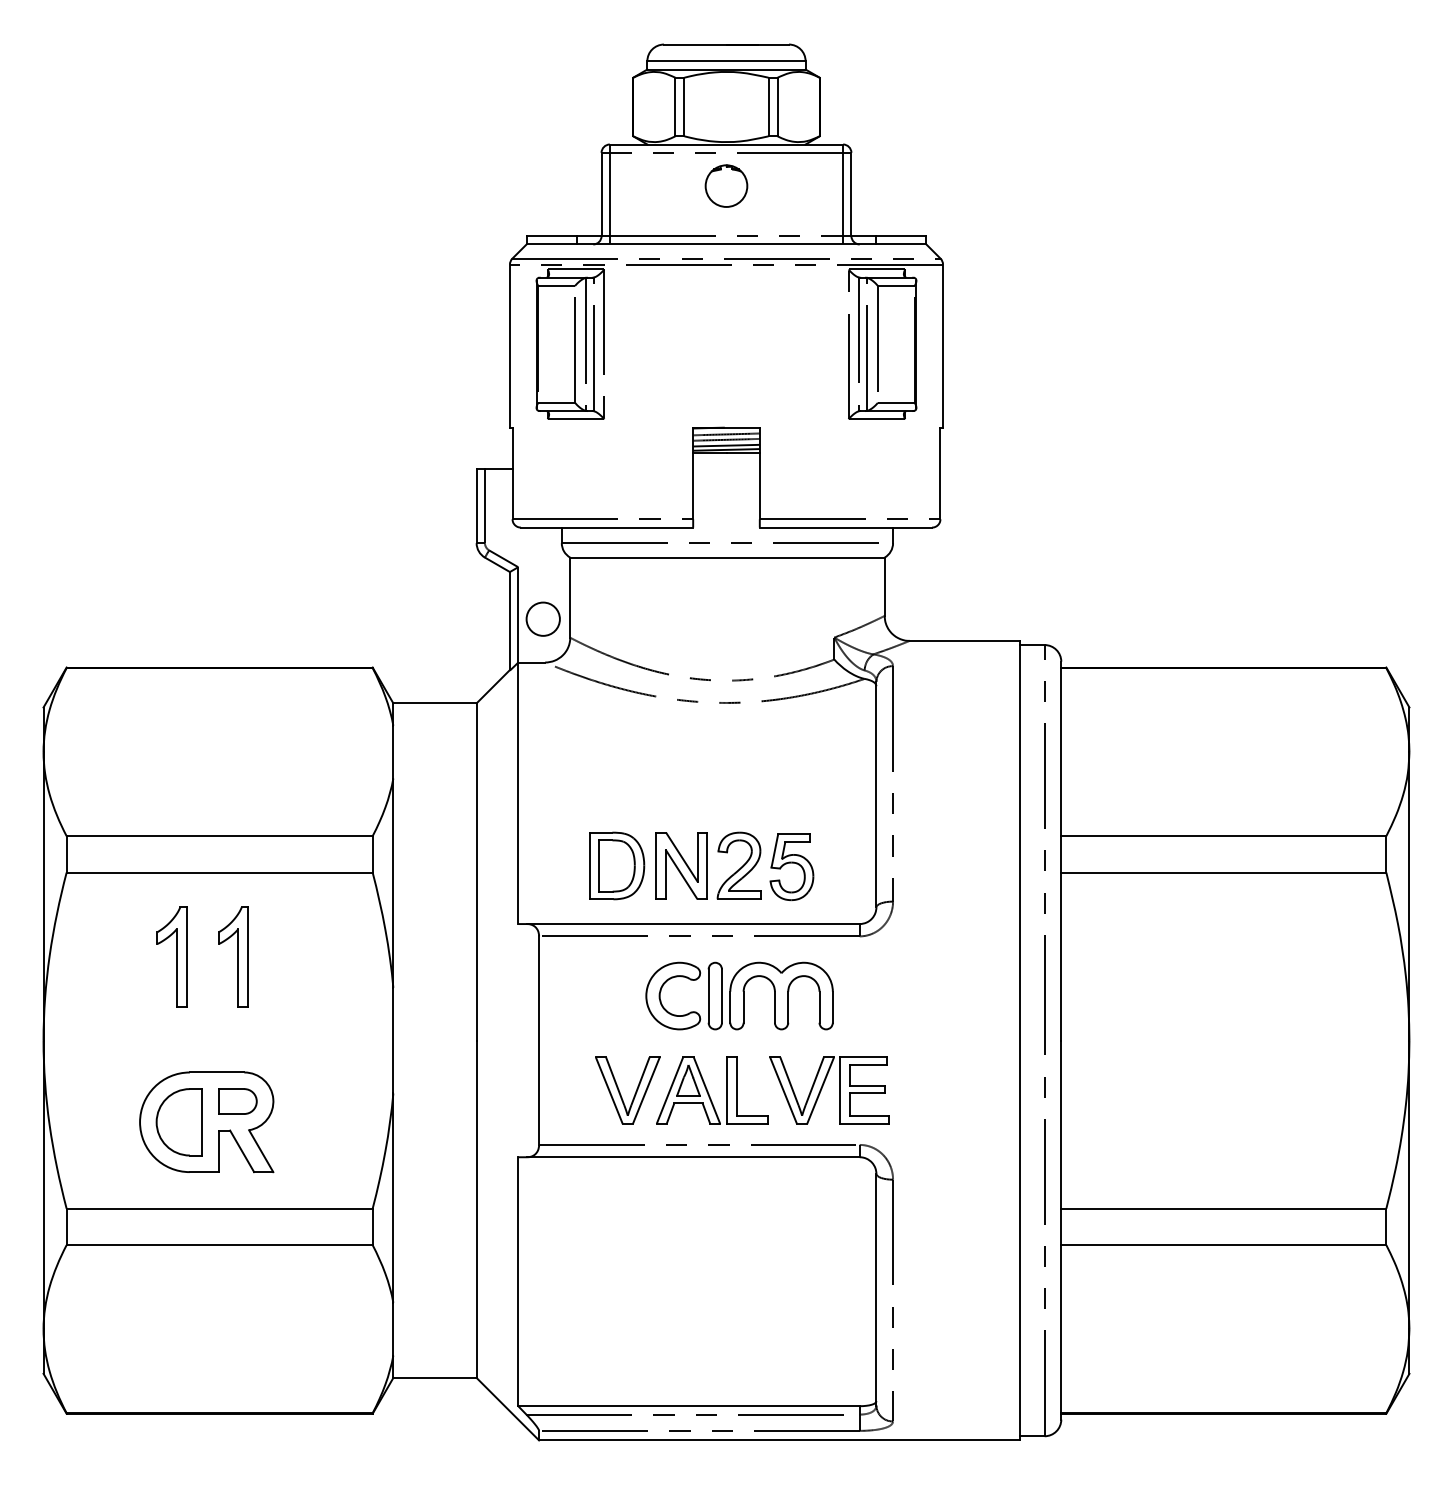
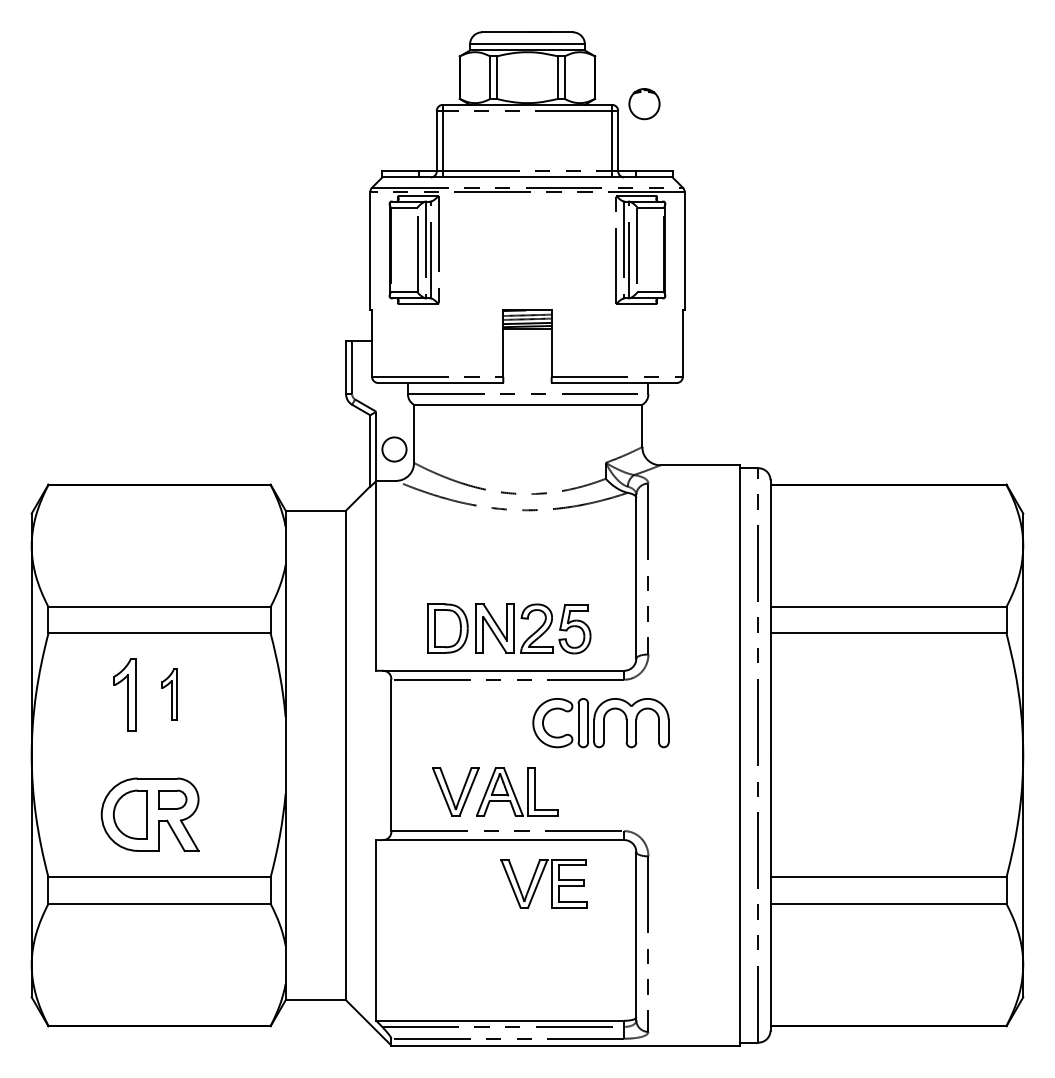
part: (726, 186) -> (644, 104), moved
part: (233, 956) -> (169, 694), size x0.7
part: (738, 996) -> (600, 723), moved
part: (828, 1090) -> (543, 883), moved

